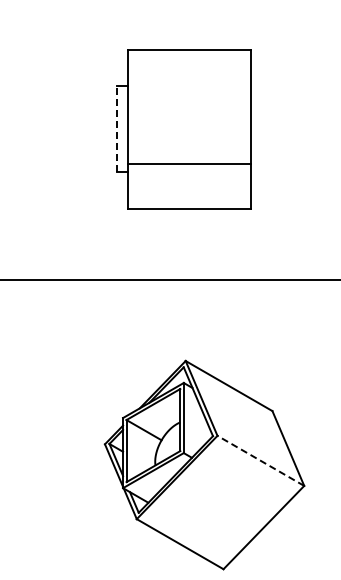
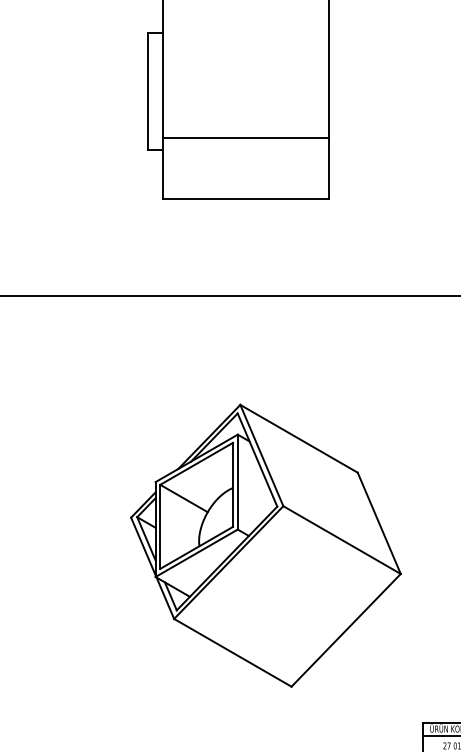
line: (117, 129) -> (148, 91), dashed -> solid
line: (260, 460) -> (341, 539), dashed -> solid

